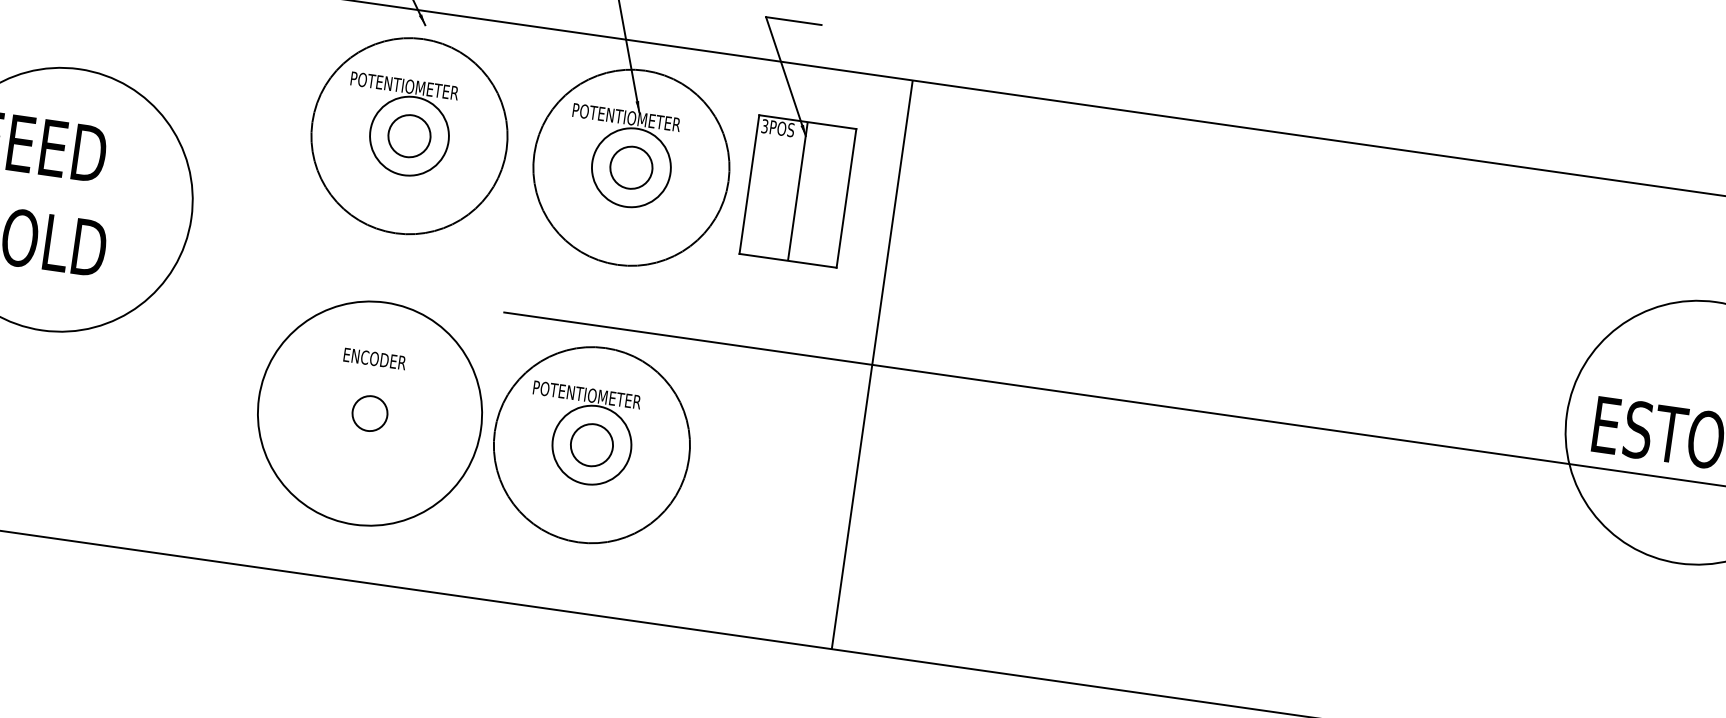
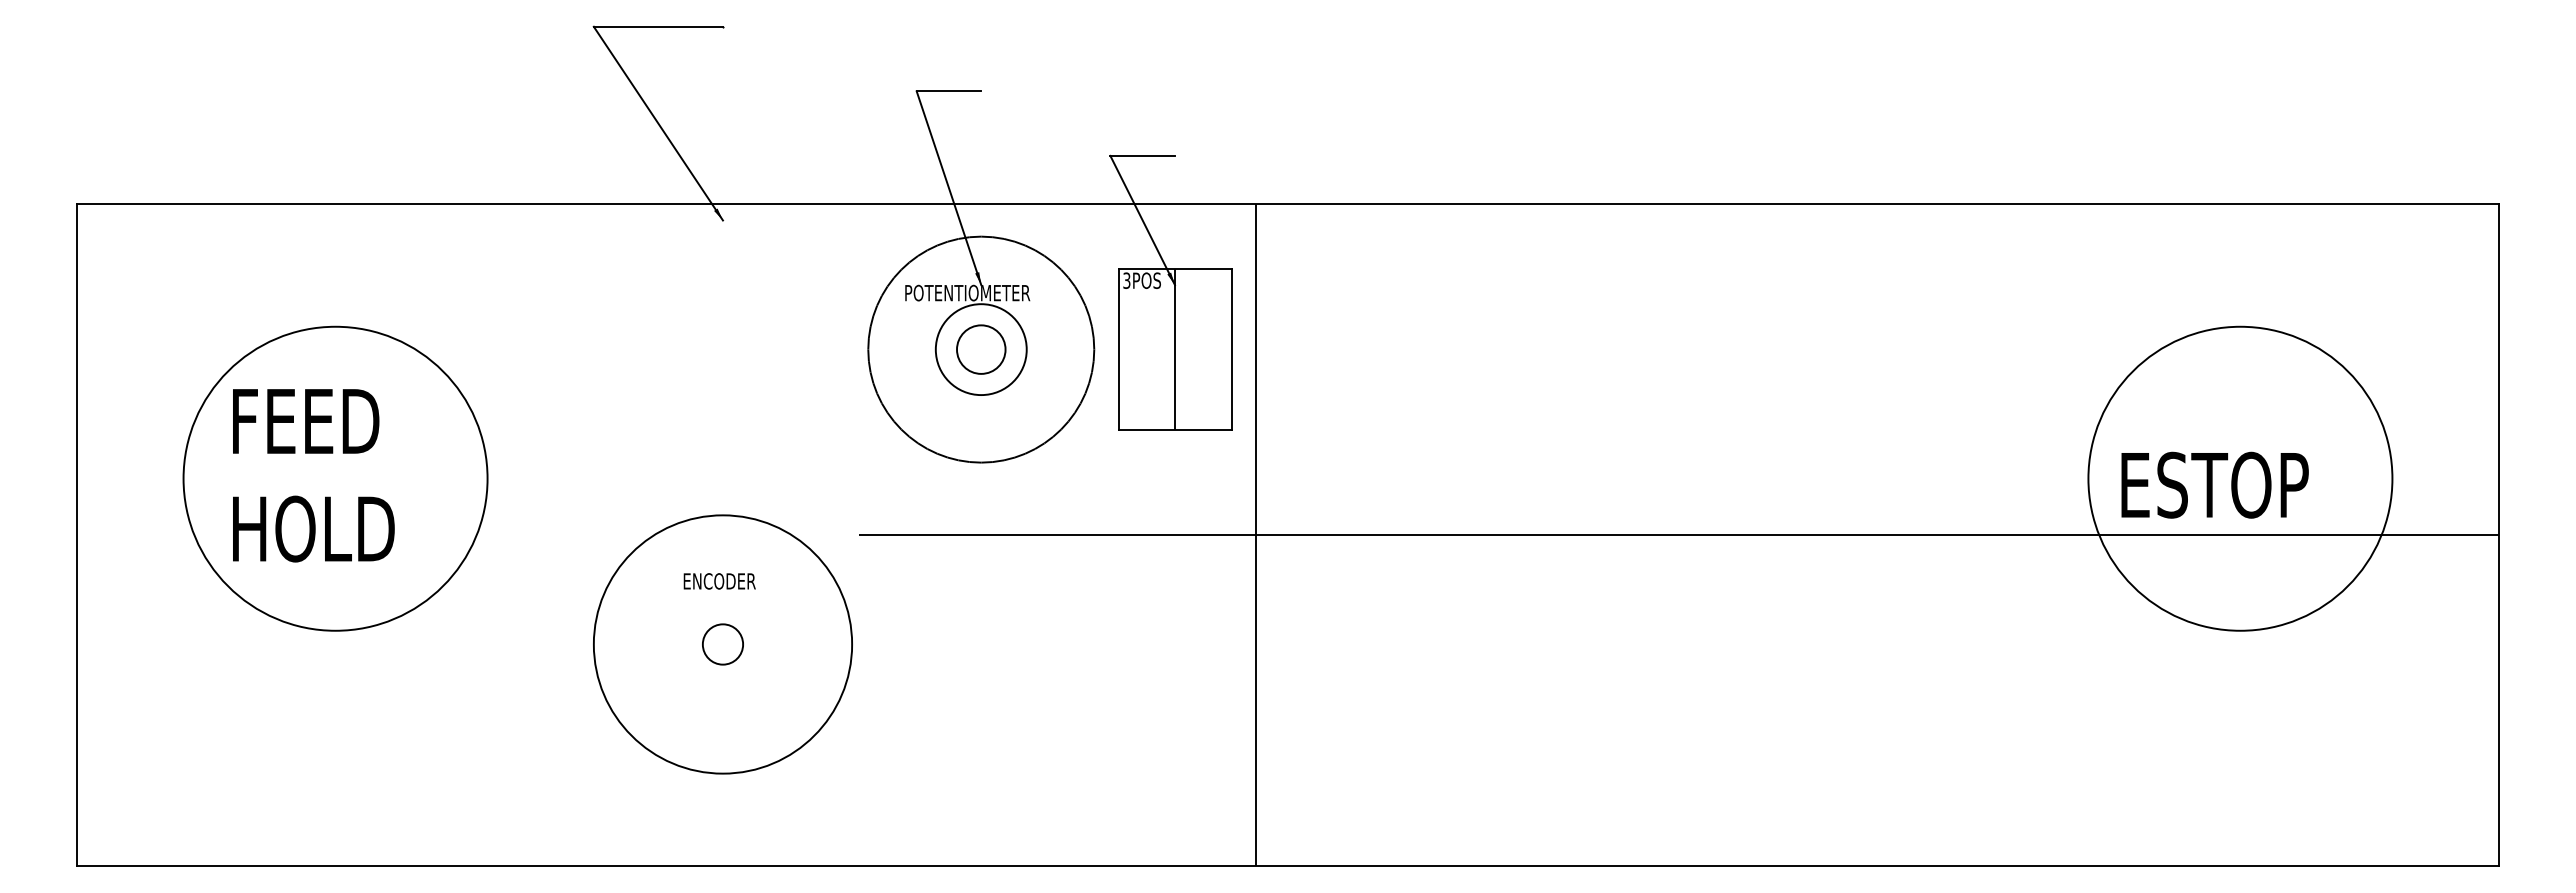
part: (409, 136) -> (722, 349), removed
line: (872, 365) -> (1256, 535), moved
part: (369, 413) -> (722, 644), moved
part: (592, 445) -> (981, 672), removed

